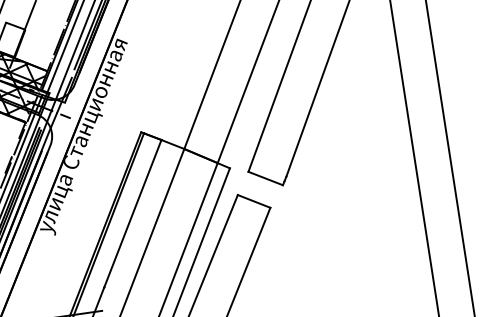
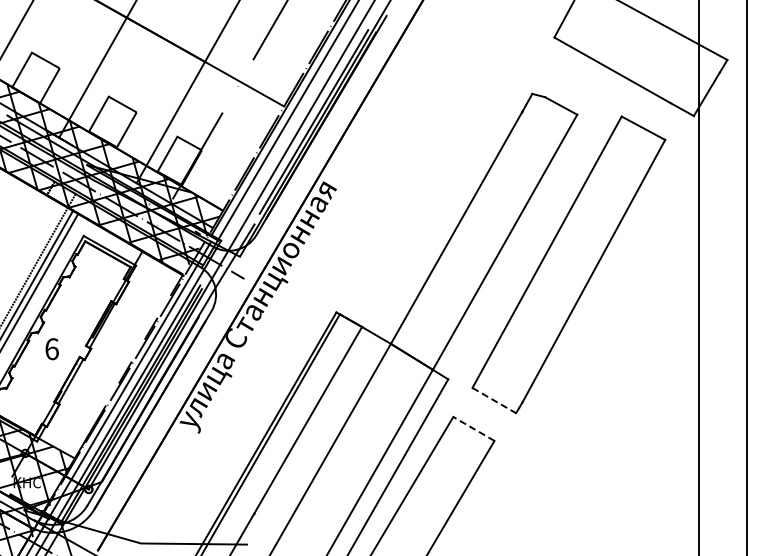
line: (265, 178) -> (494, 400), solid -> dashed
line: (253, 201) -> (473, 428), solid -> dashed

